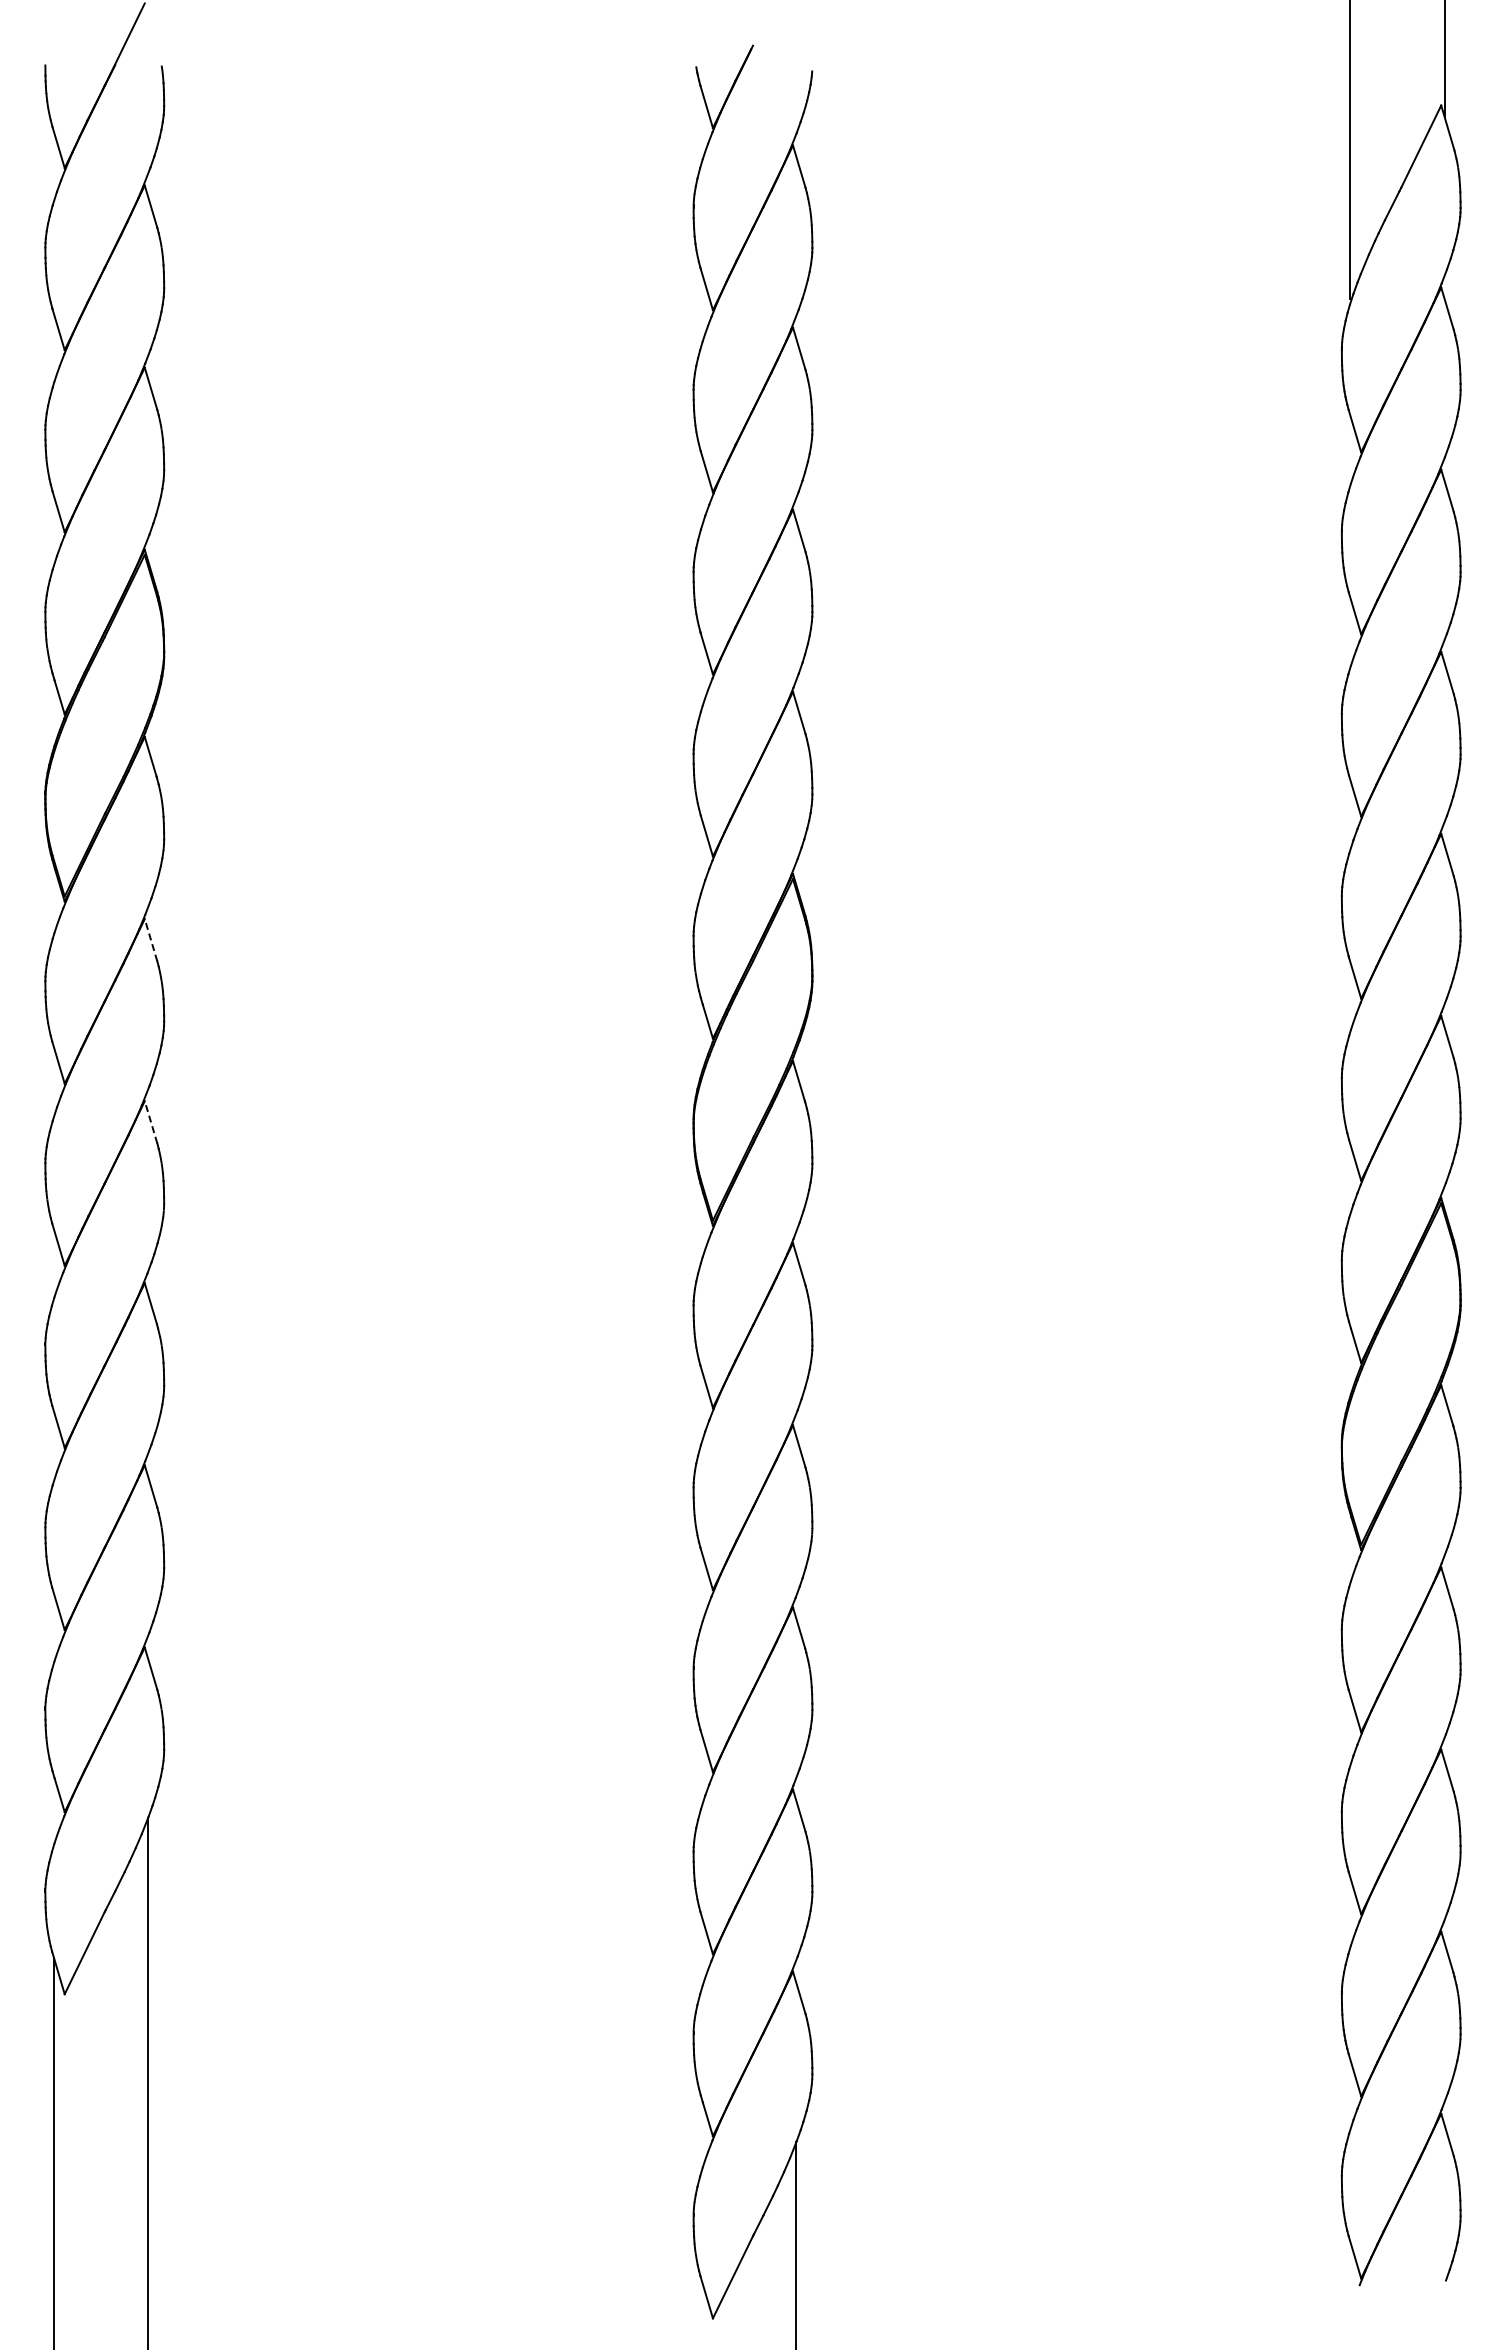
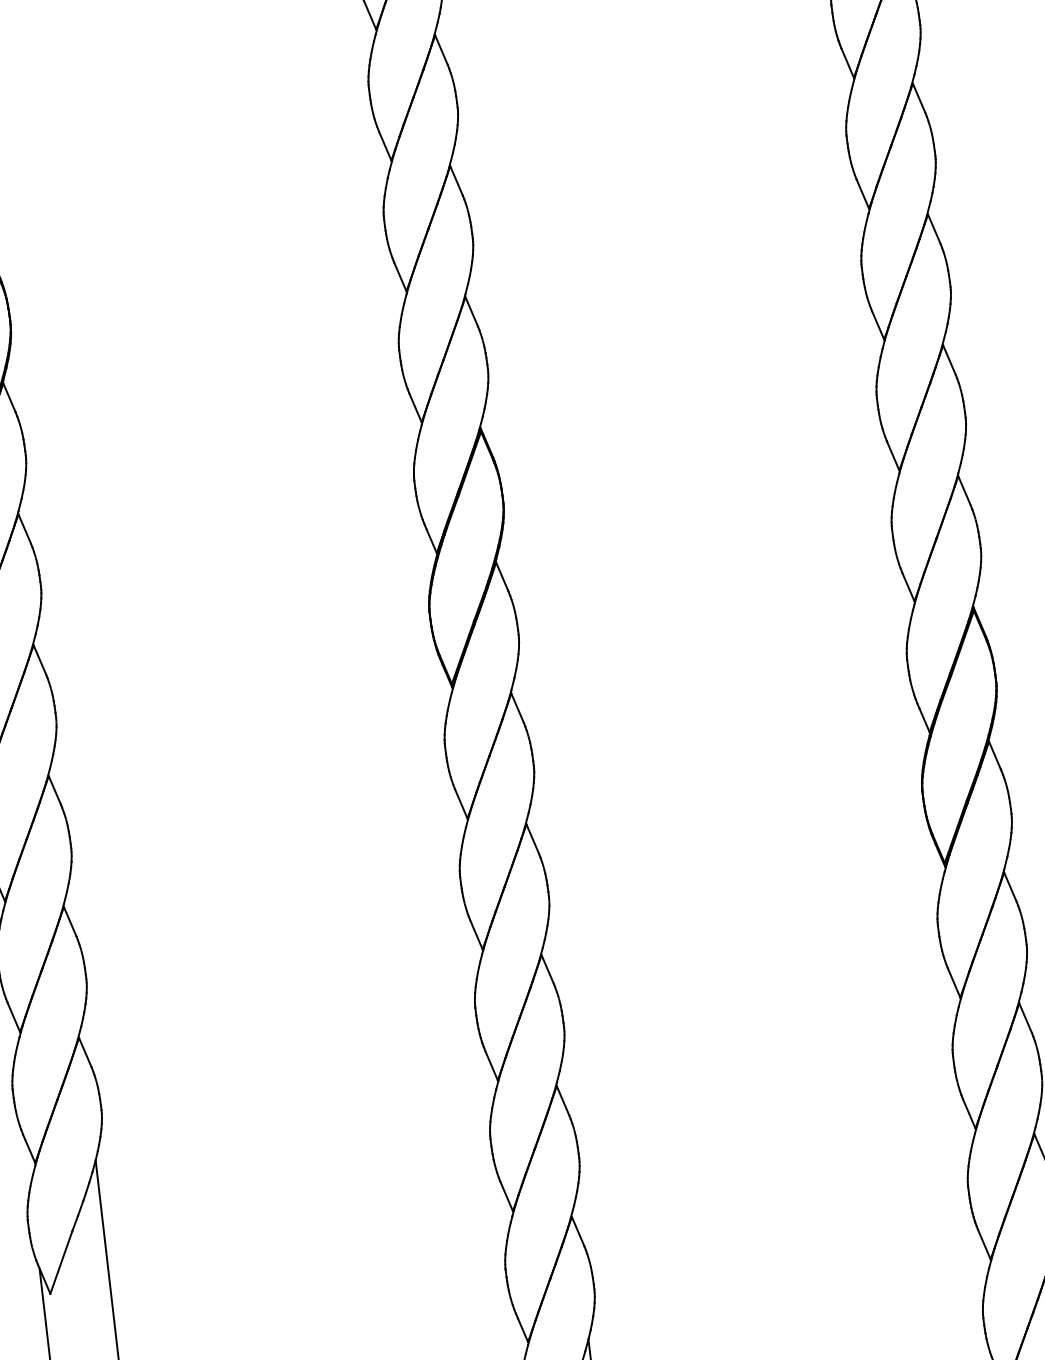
line: (150, 939) -> (24, 528), dashed -> solid
line: (150, 1121) -> (39, 659), dashed -> solid

